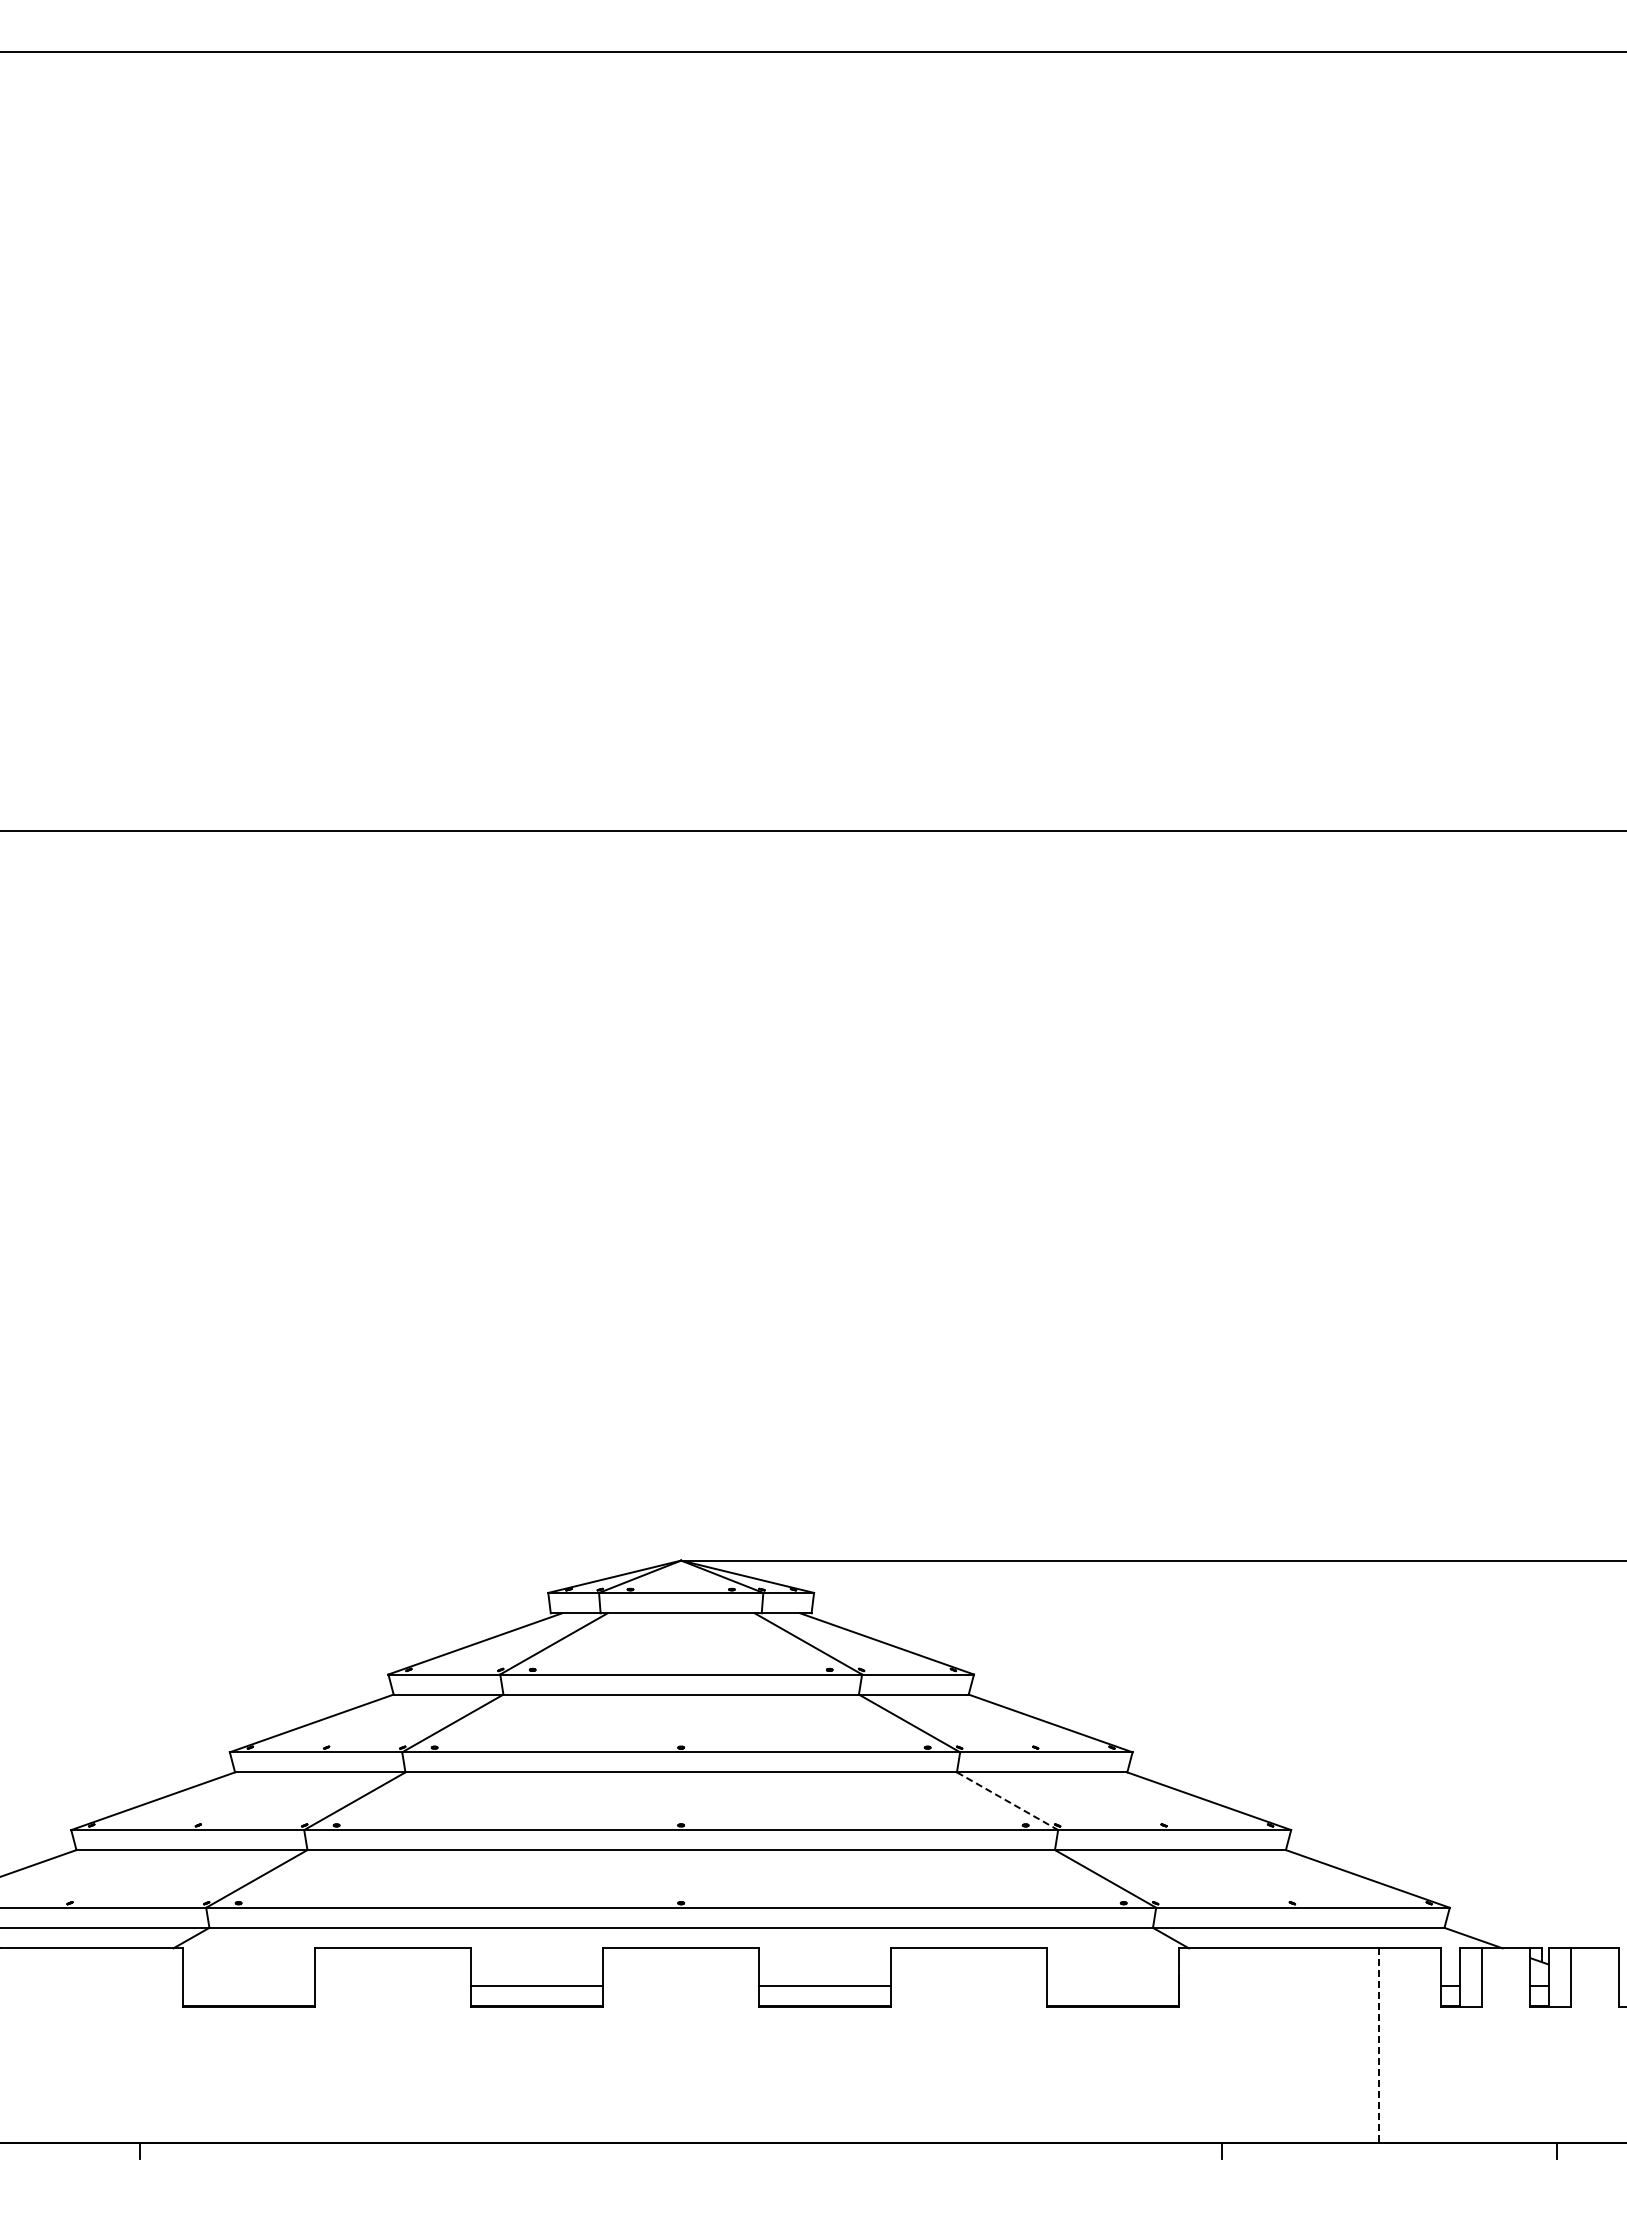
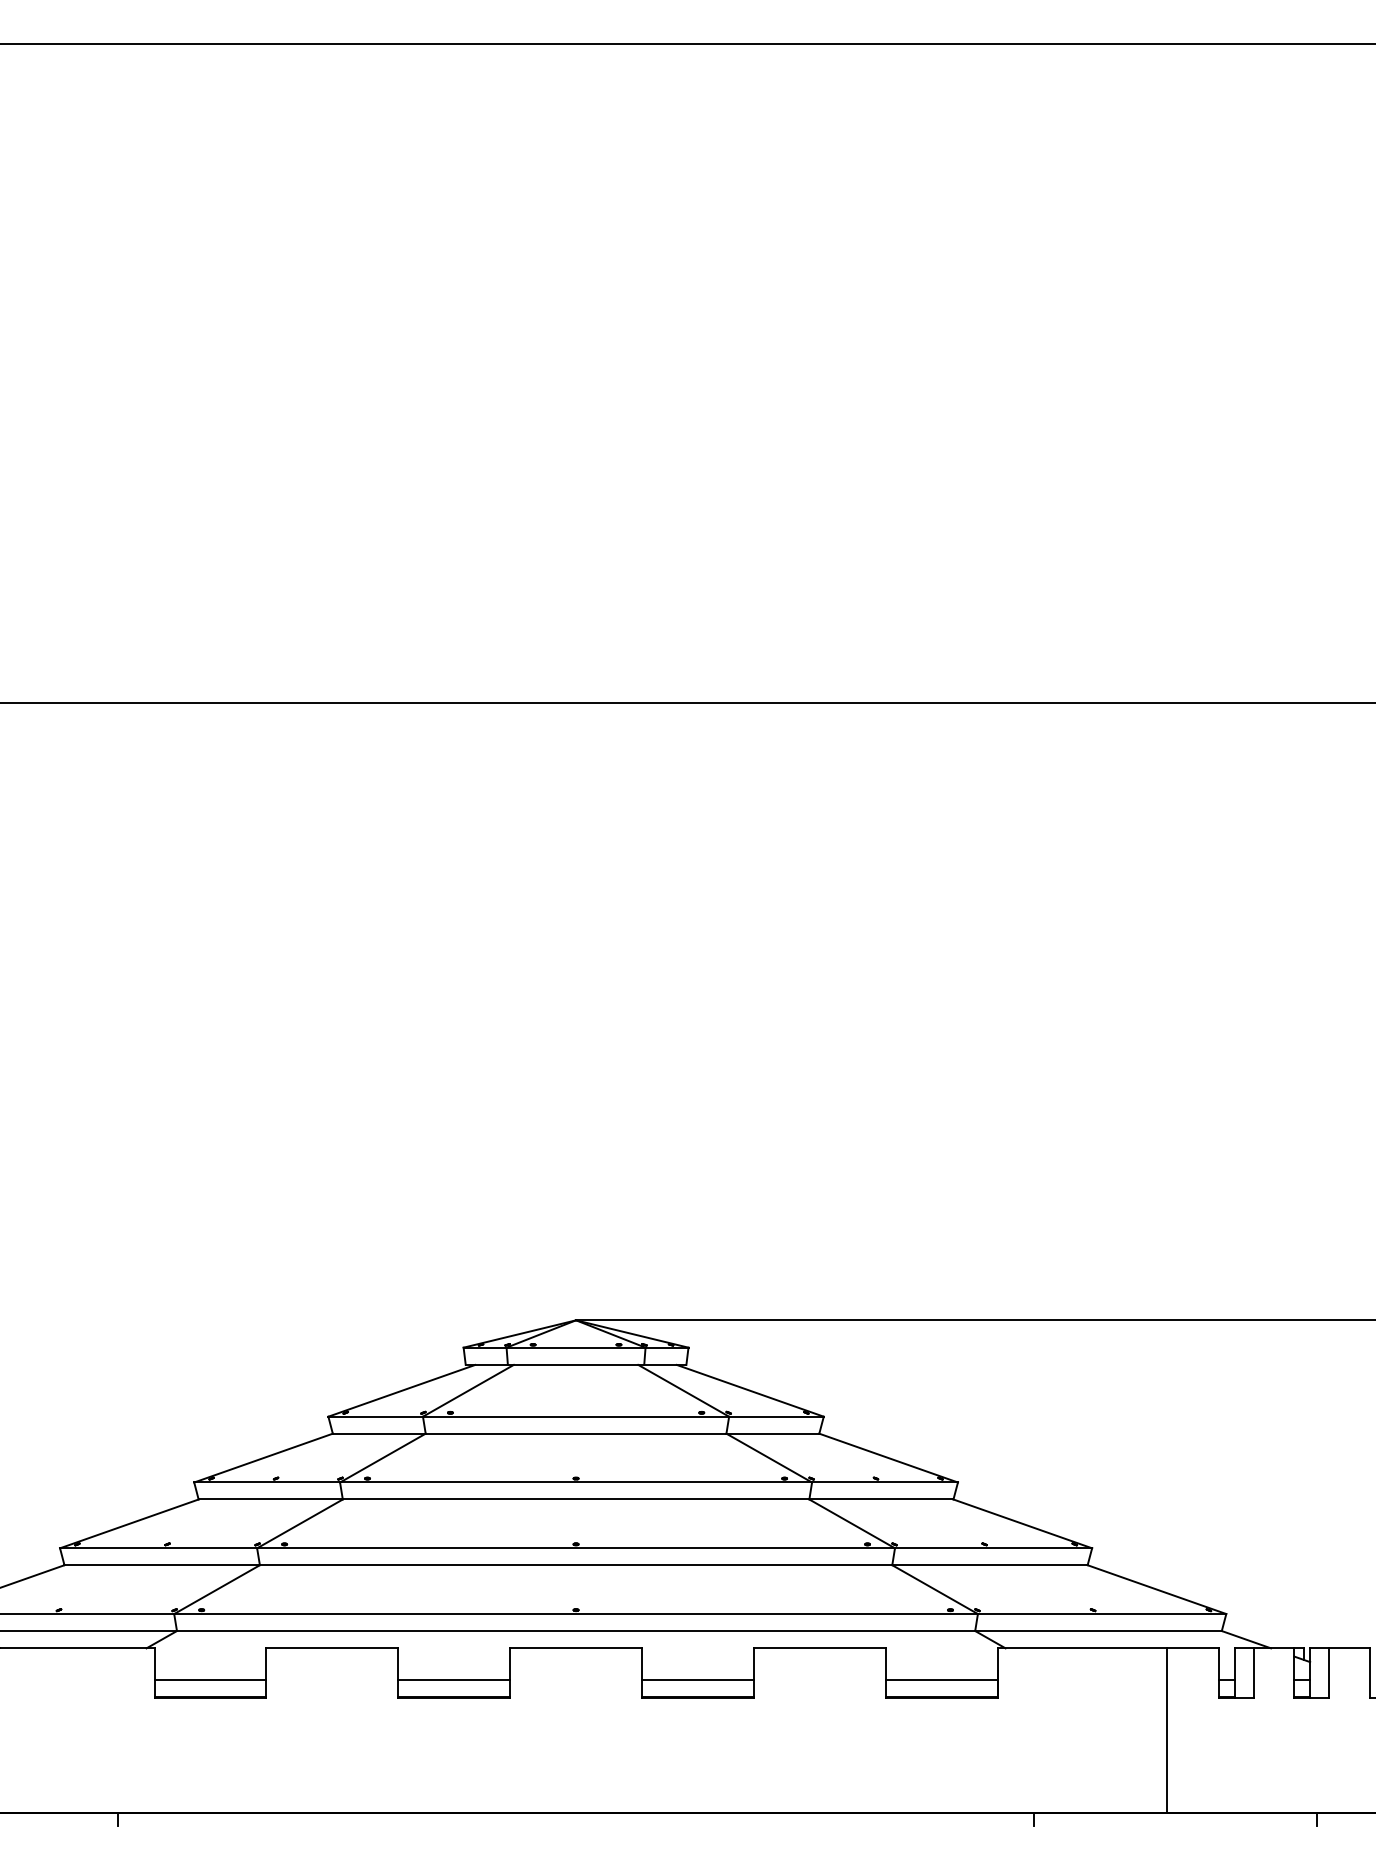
line: (1008, 1801) -> (852, 1524), dashed -> solid
line: (248, 1985) -> (210, 1679), added
line: (1113, 1985) -> (941, 1679), added
line: (1379, 2046) -> (1166, 1731), dashed -> solid

